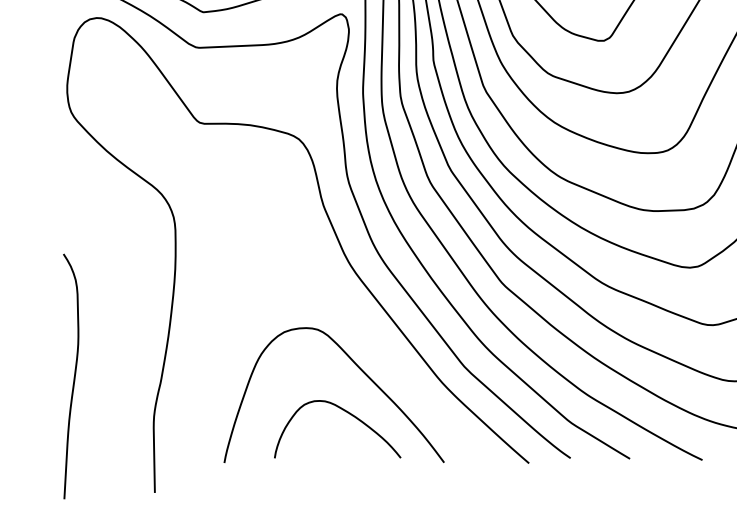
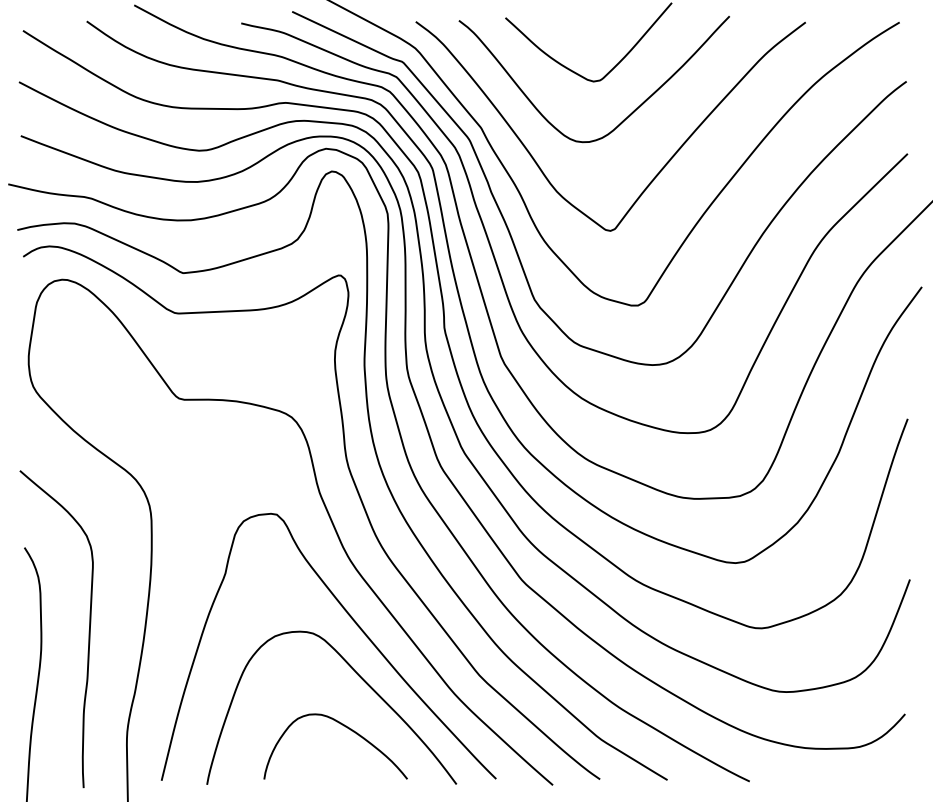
curve: (356, 322) -> (356, 625), added
curve: (119, 327) -> (88, 631), added

